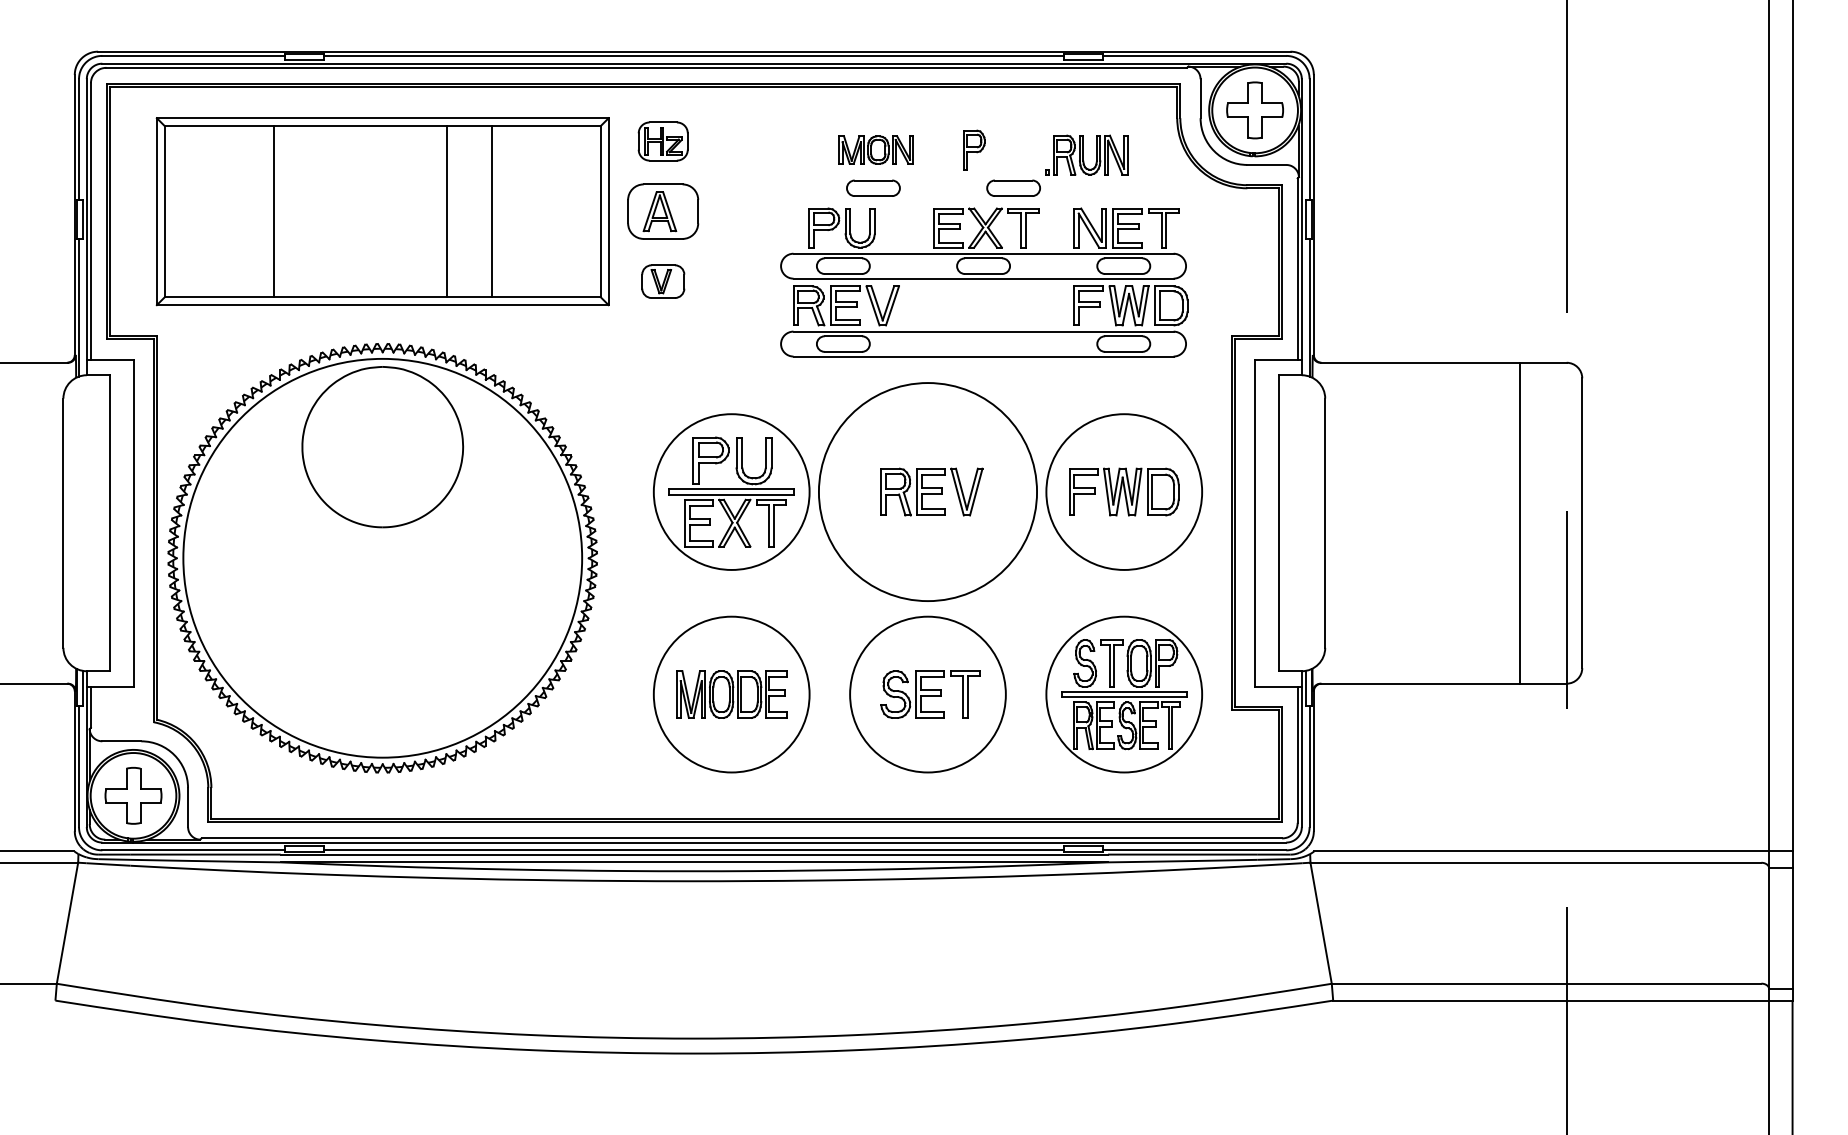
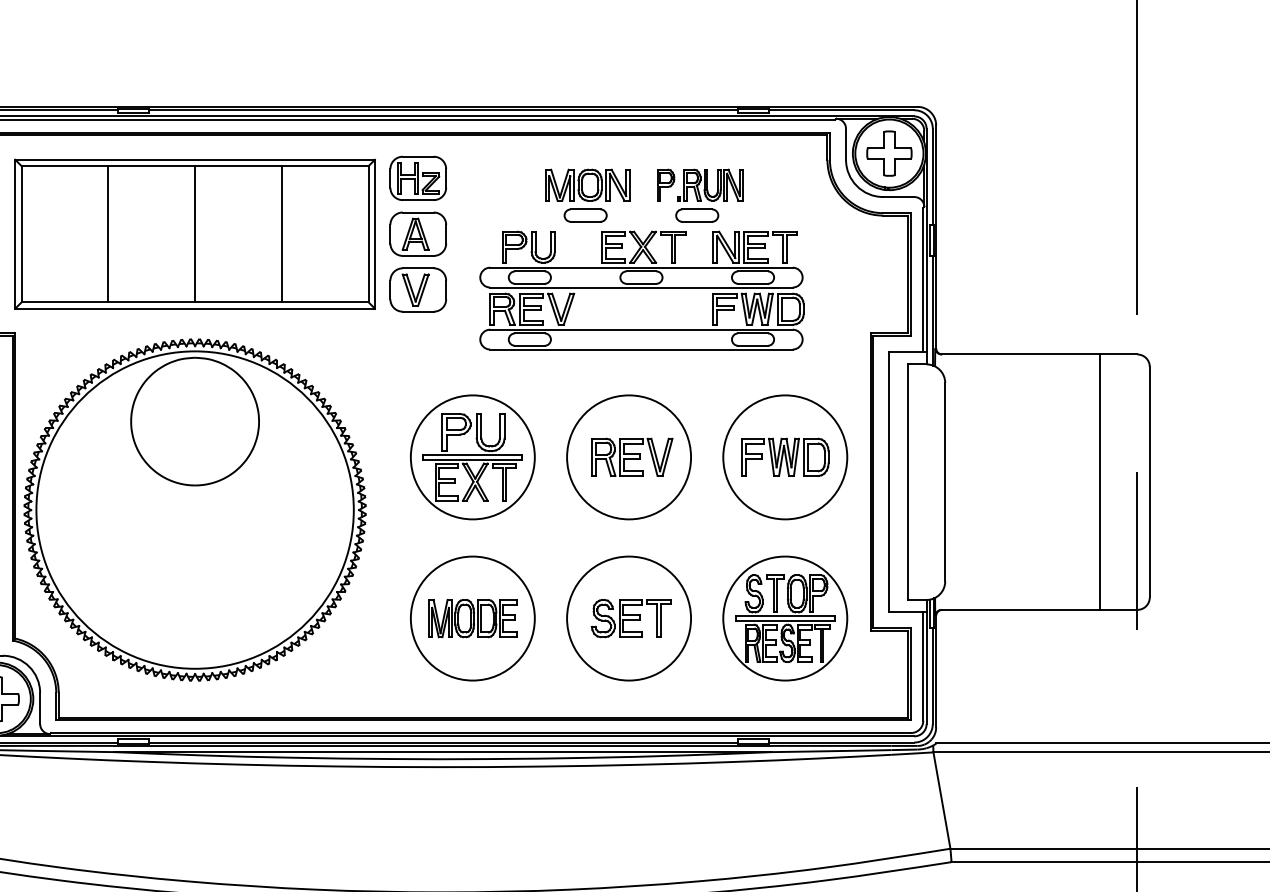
part: (663, 141) -> (418, 178), size x1.43
part: (876, 149) -> (588, 184), size x1.43
part: (1086, 154) -> (709, 184), moved
line: (446, 211) -> (194, 234), moved
part: (663, 281) -> (418, 289), size x1.67
part: (984, 282) -> (642, 290), moved
circle: (927, 491) -> (628, 456), size x0.71

